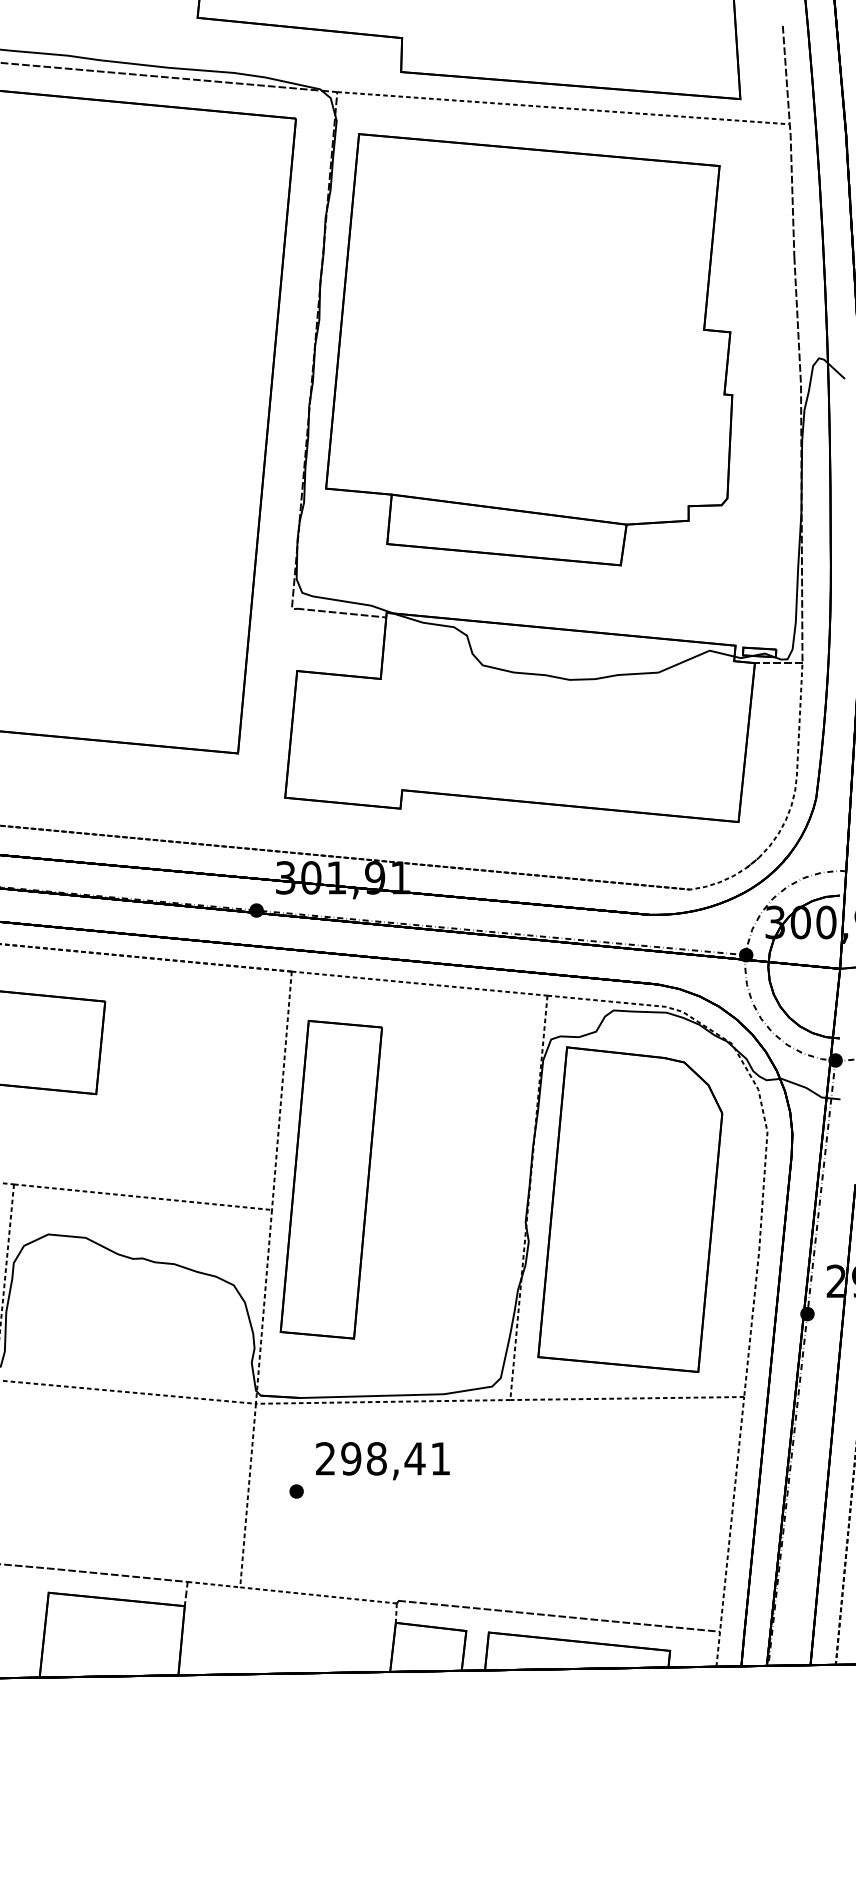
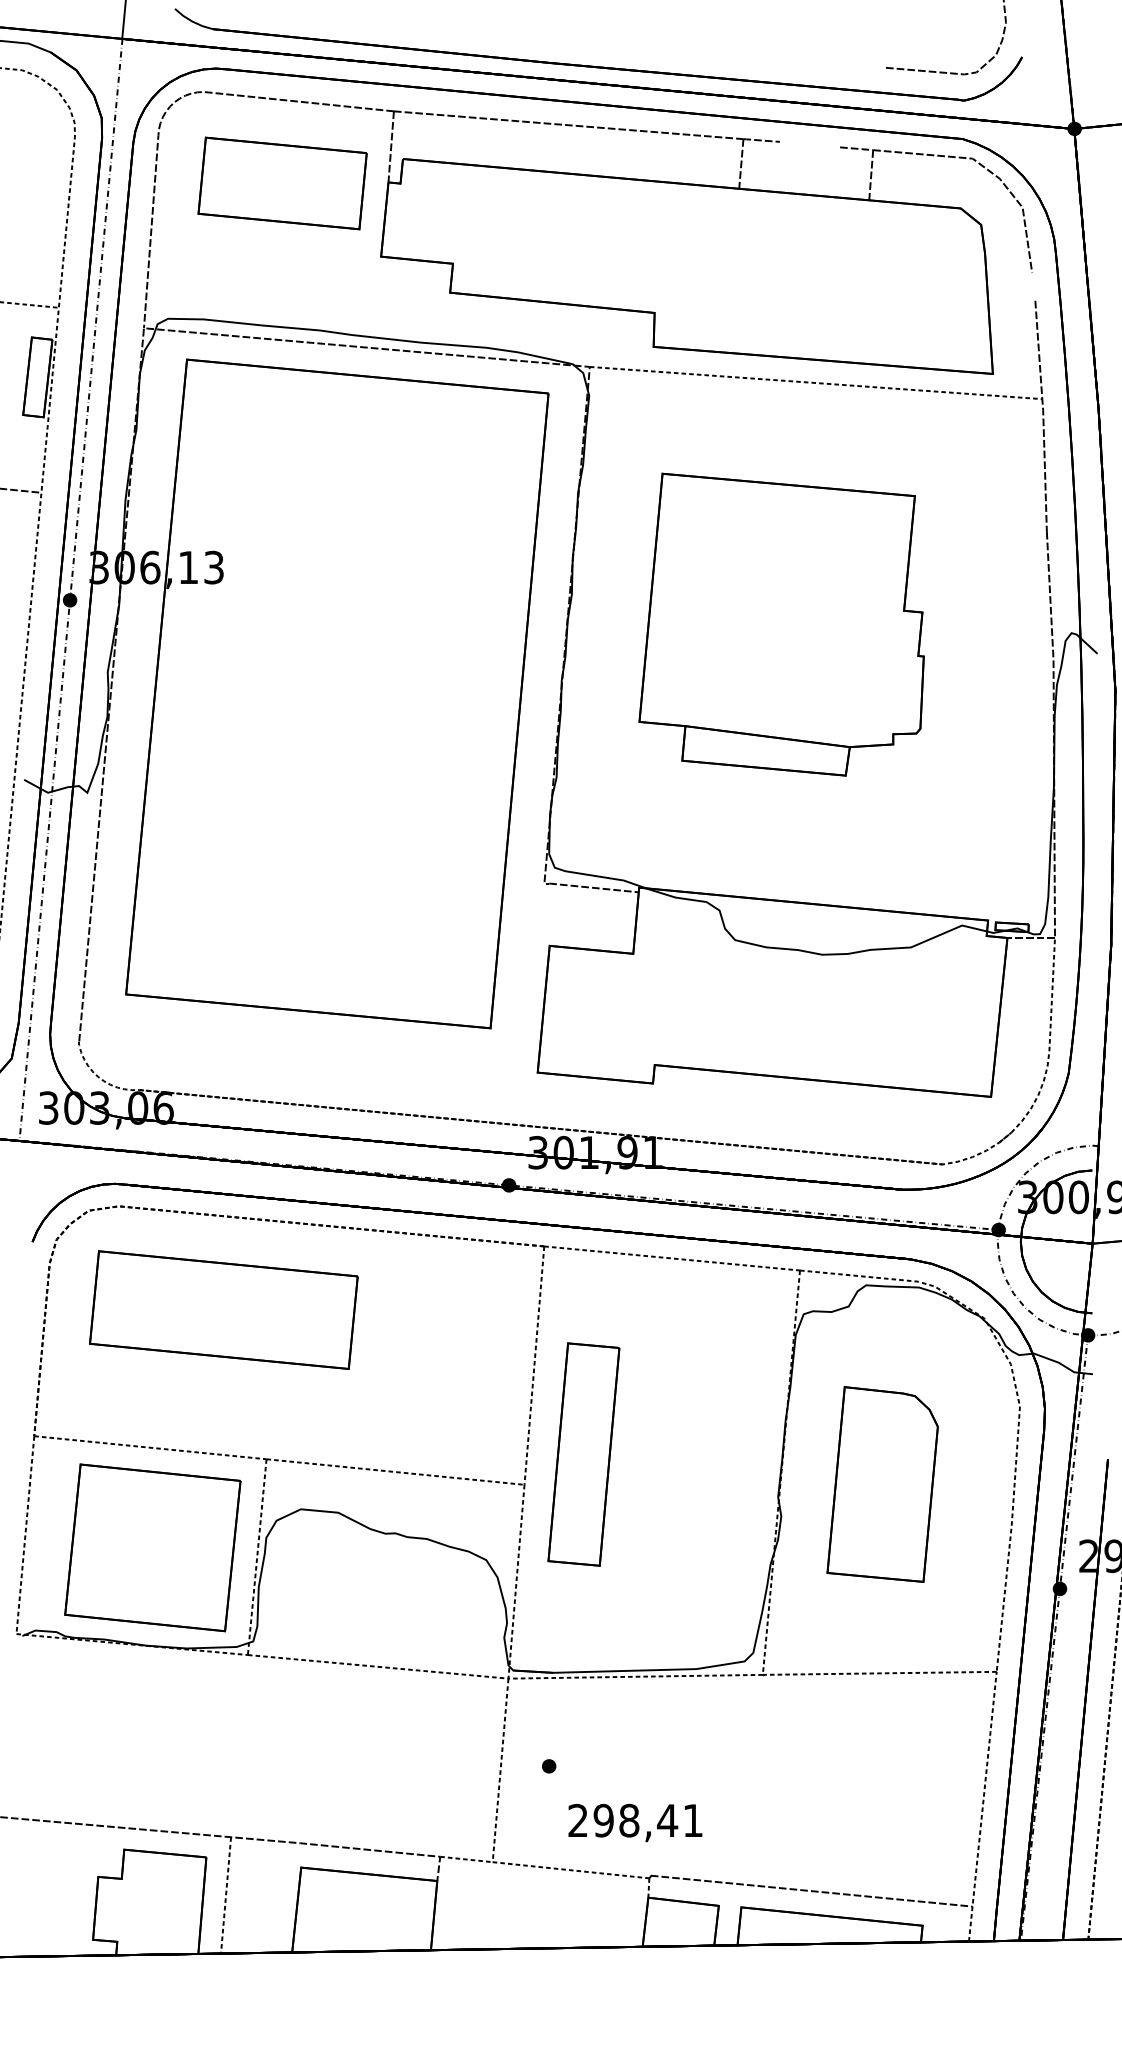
part: (528, 349) -> (781, 624), size x0.7
part: (330, 1179) -> (583, 1454), size x0.7
part: (629, 1209) -> (882, 1484), size x0.6
text: (382, 1460) -> (635, 1822), moved

